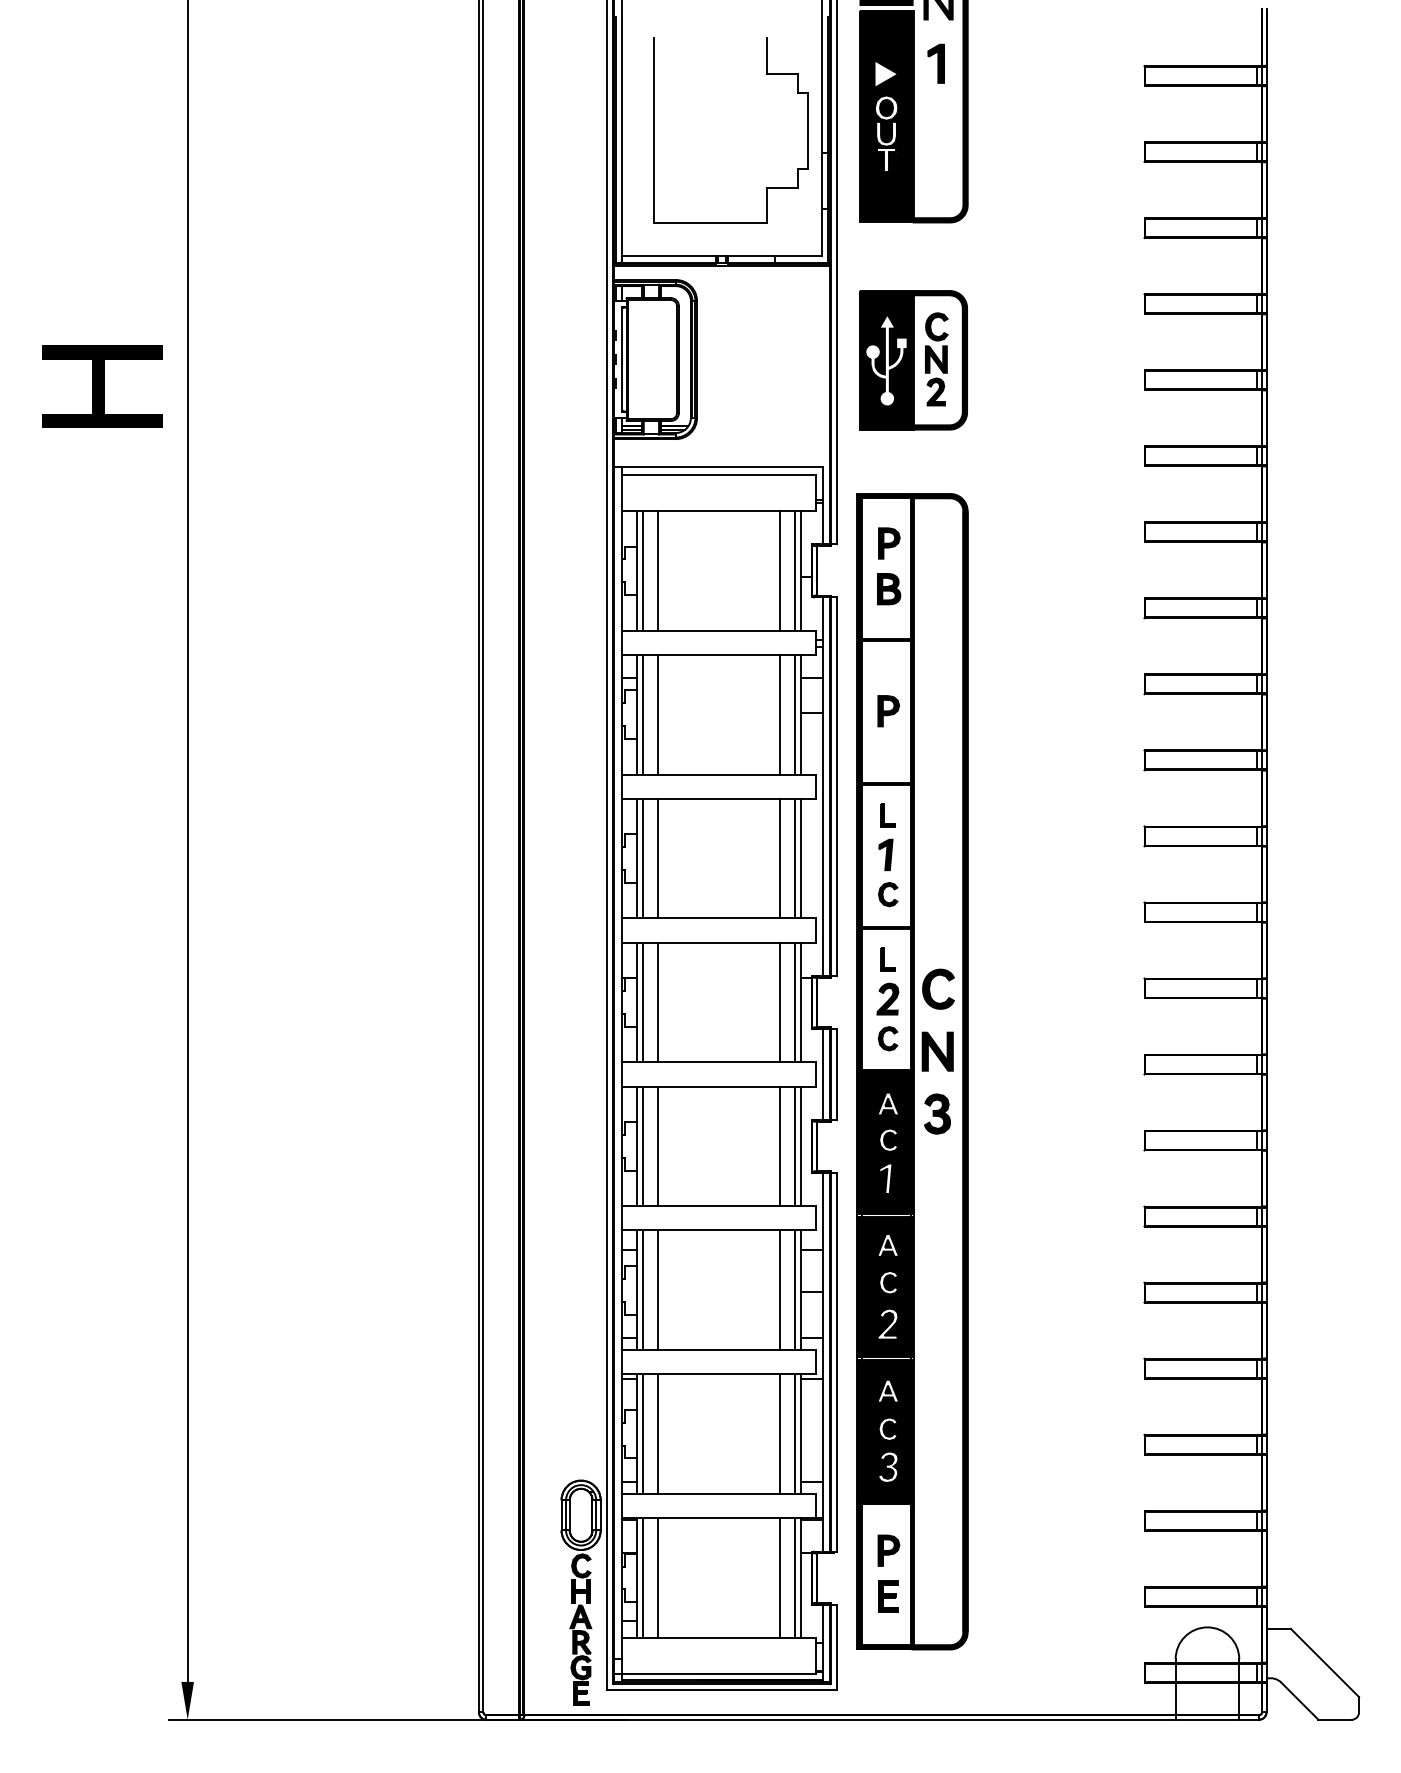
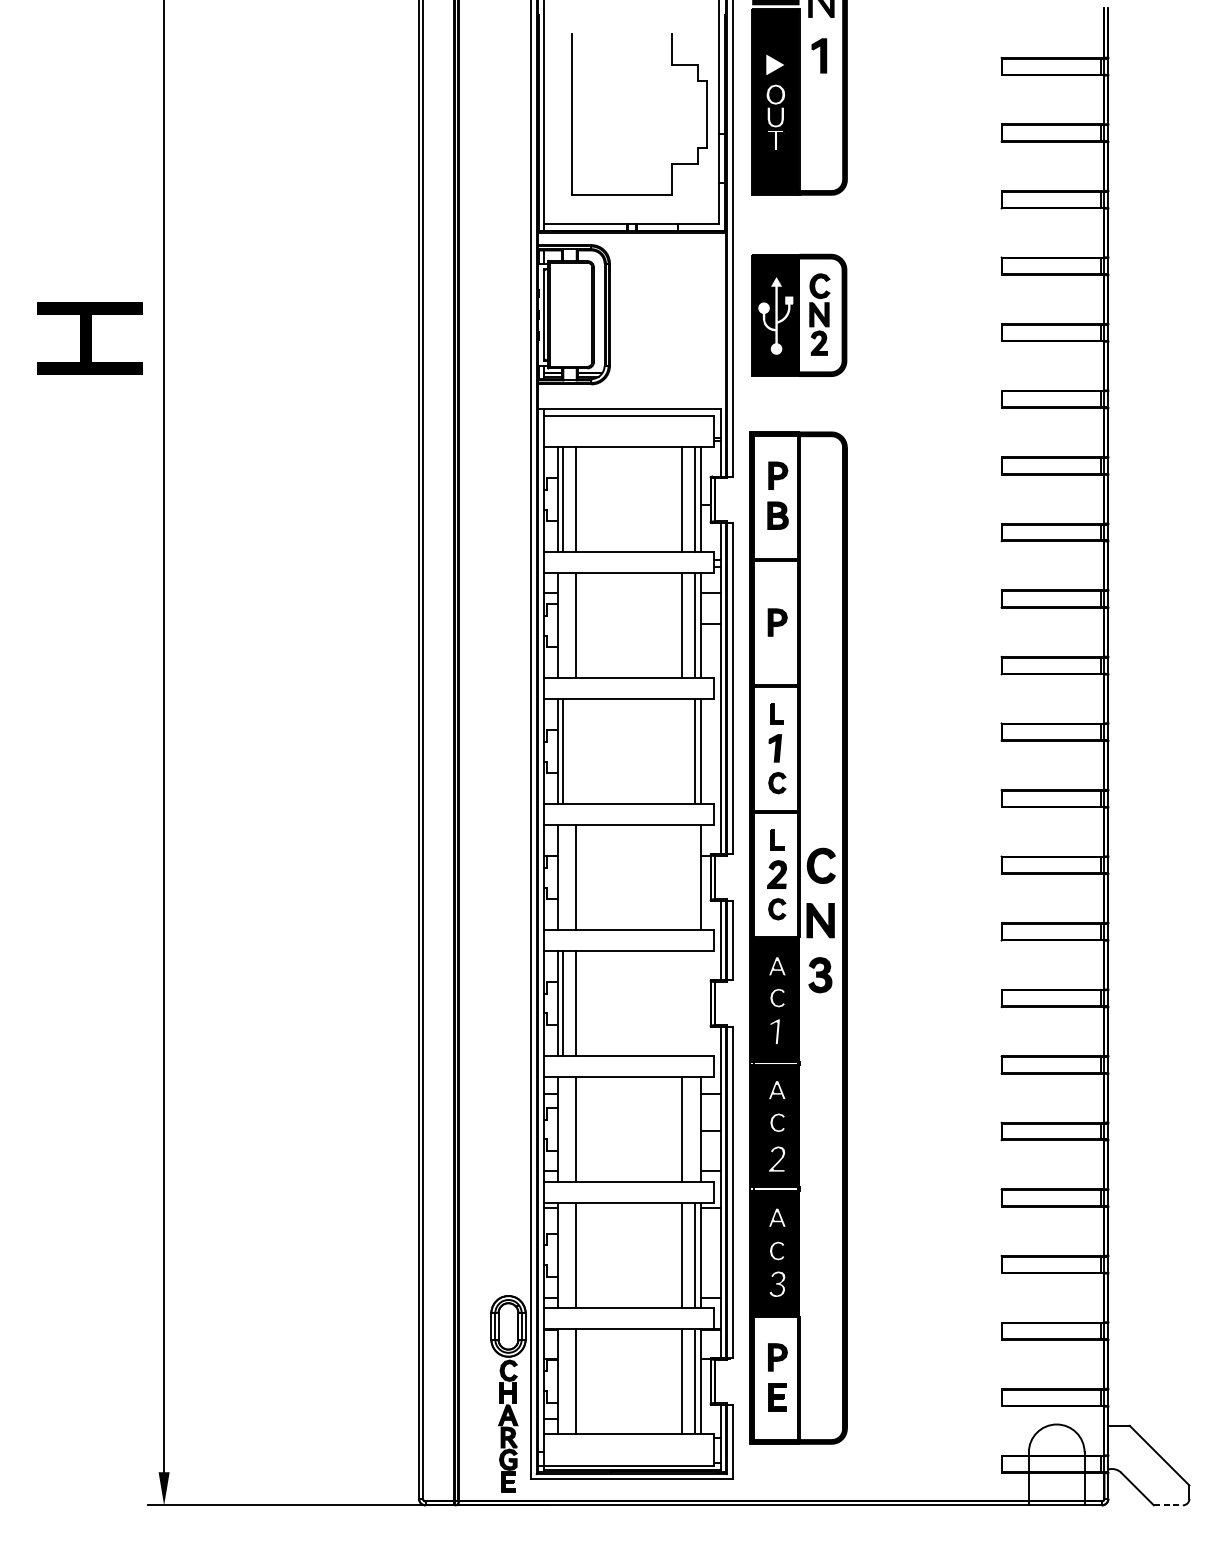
line: (643, 714) -> (563, 625), removed
line: (658, 858) -> (576, 751), removed
line: (779, 858) -> (682, 751), removed
line: (643, 1002) -> (563, 877), removed
line: (779, 1002) -> (682, 877), removed
line: (794, 1002) -> (695, 877), removed
line: (779, 1146) -> (682, 1003), removed
line: (794, 1146) -> (695, 1003), removed
line: (800, 1146) -> (700, 1003), removed
line: (643, 1290) -> (563, 1129), removed
line: (794, 1290) -> (695, 1129), removed
line: (643, 1434) -> (563, 1255), removed
line: (643, 1577) -> (563, 1380), removed
line: (1334, 1719) -> (1167, 1505), solid -> dashed

